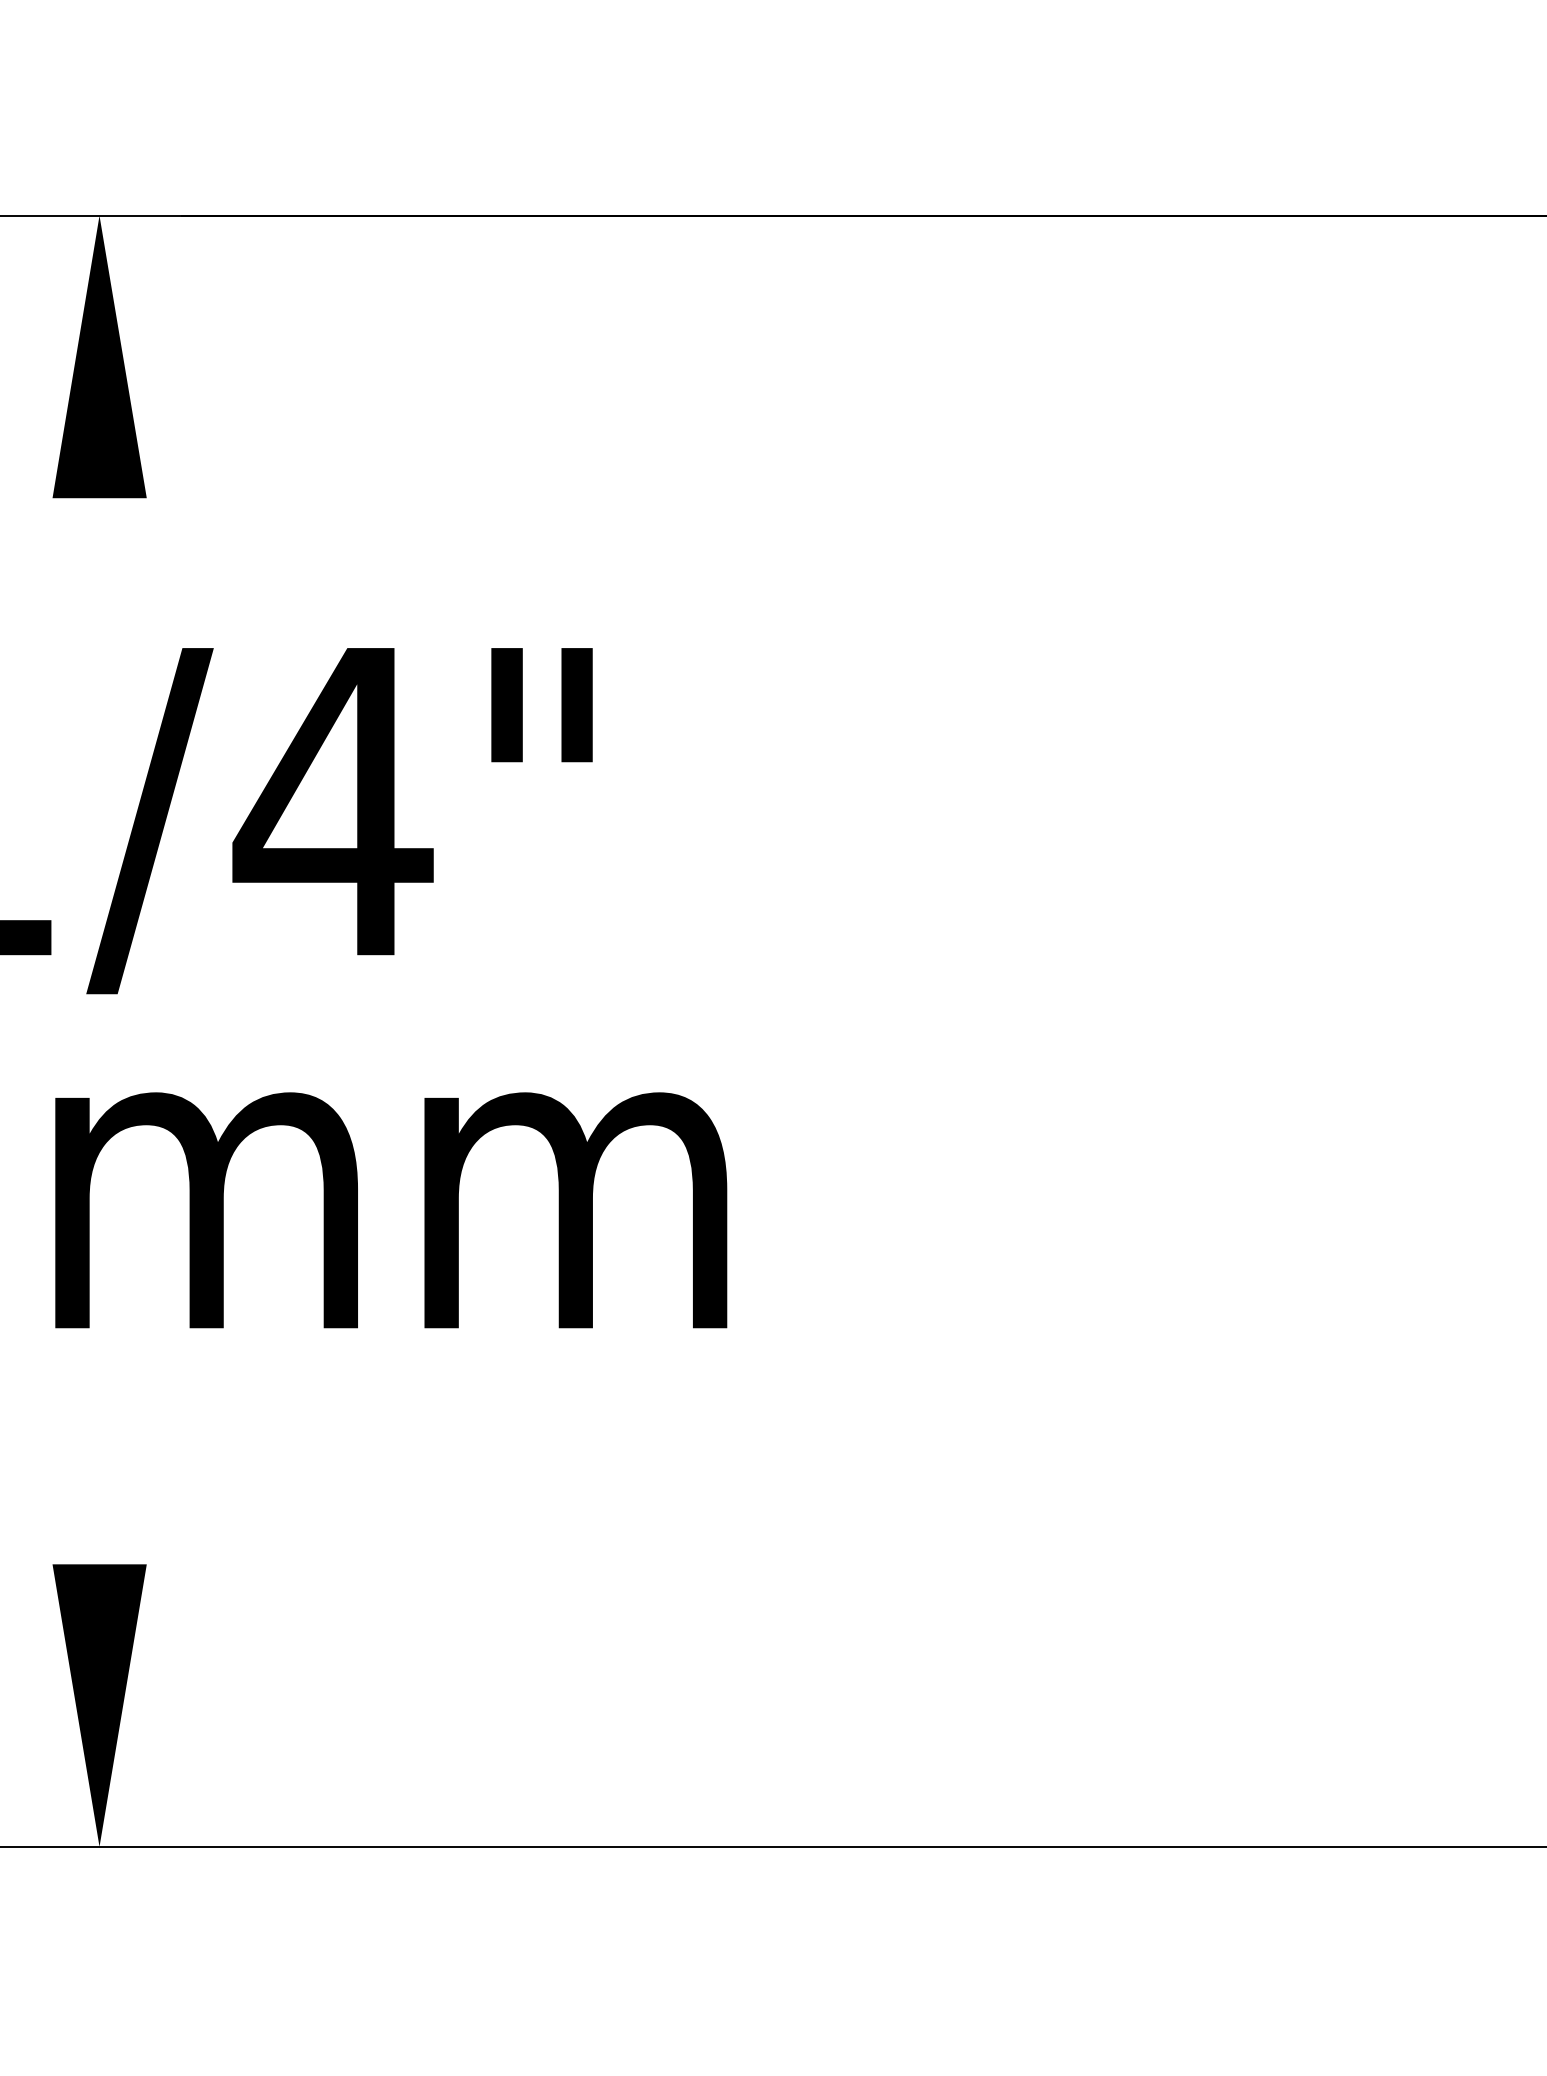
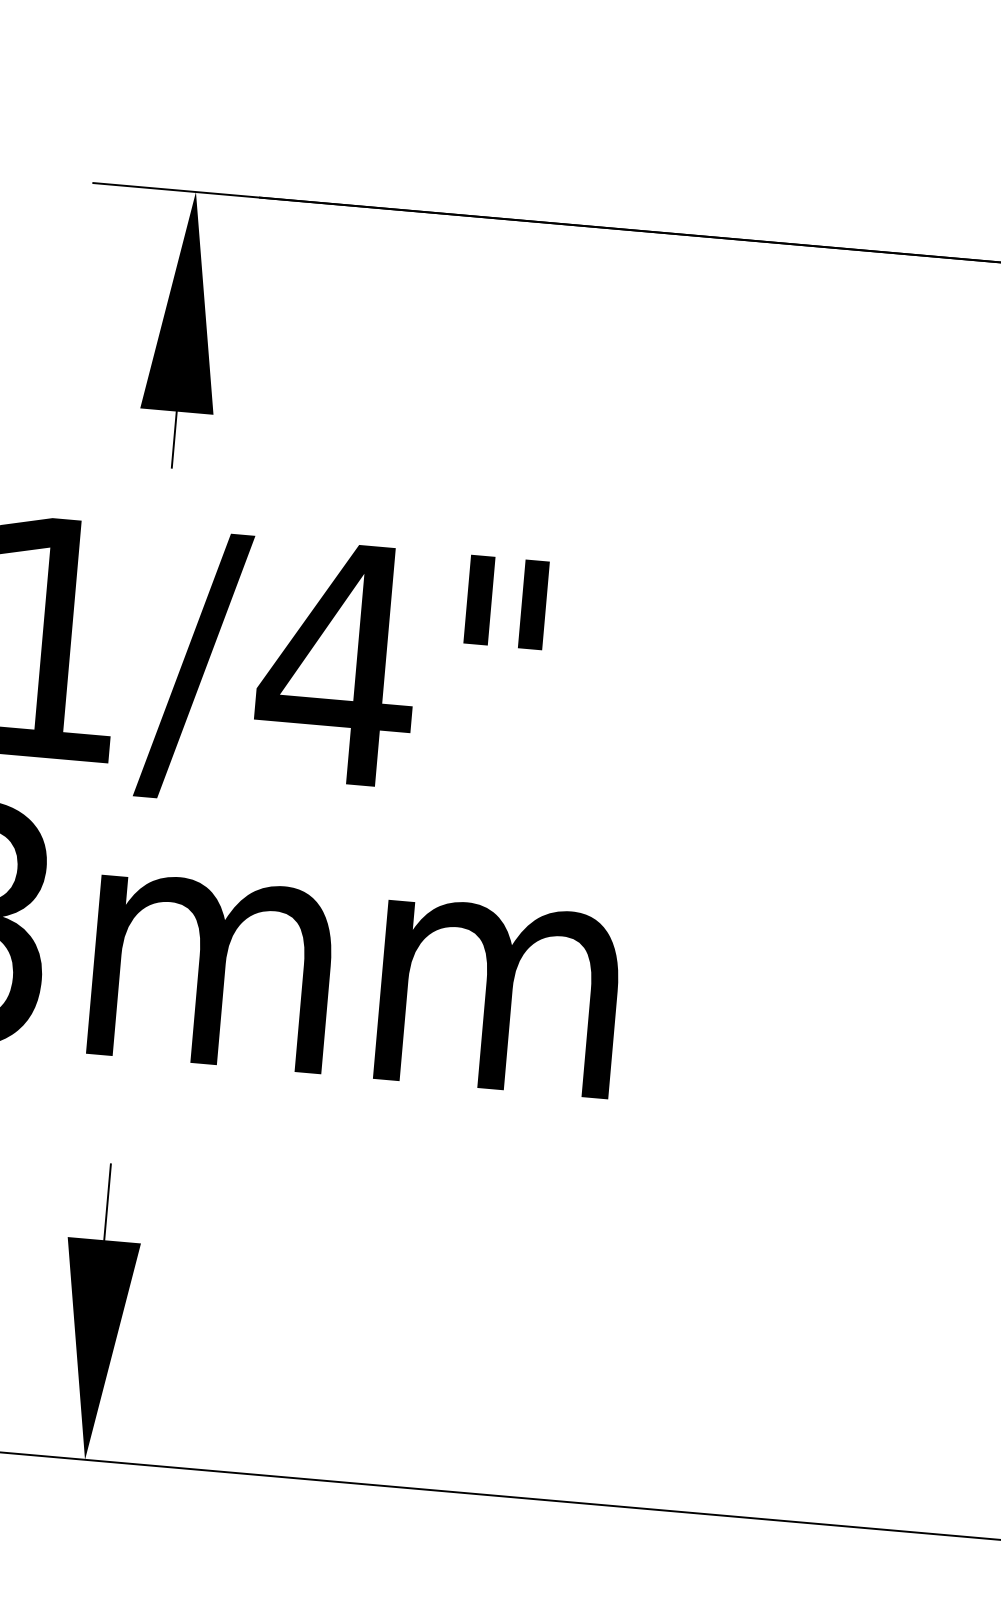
line: (99, 534) -> (174, 439), added
line: (99, 1515) -> (107, 1202), added

